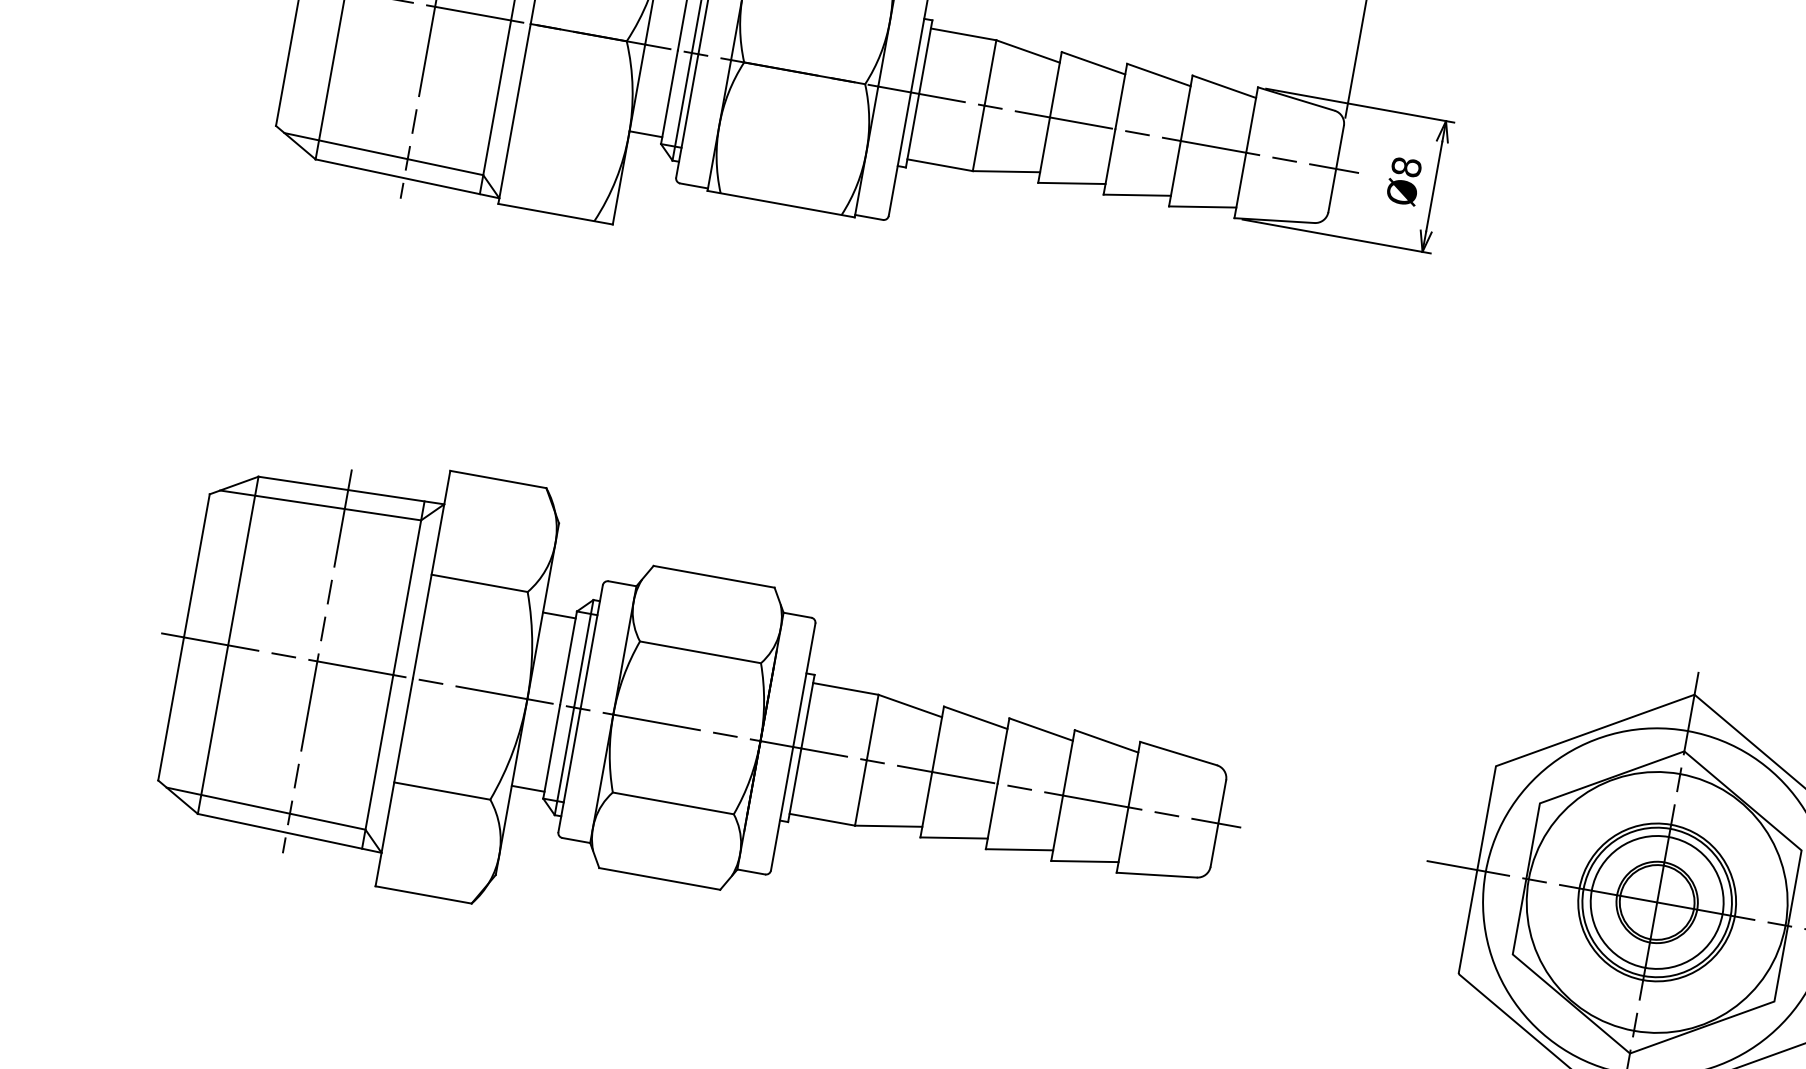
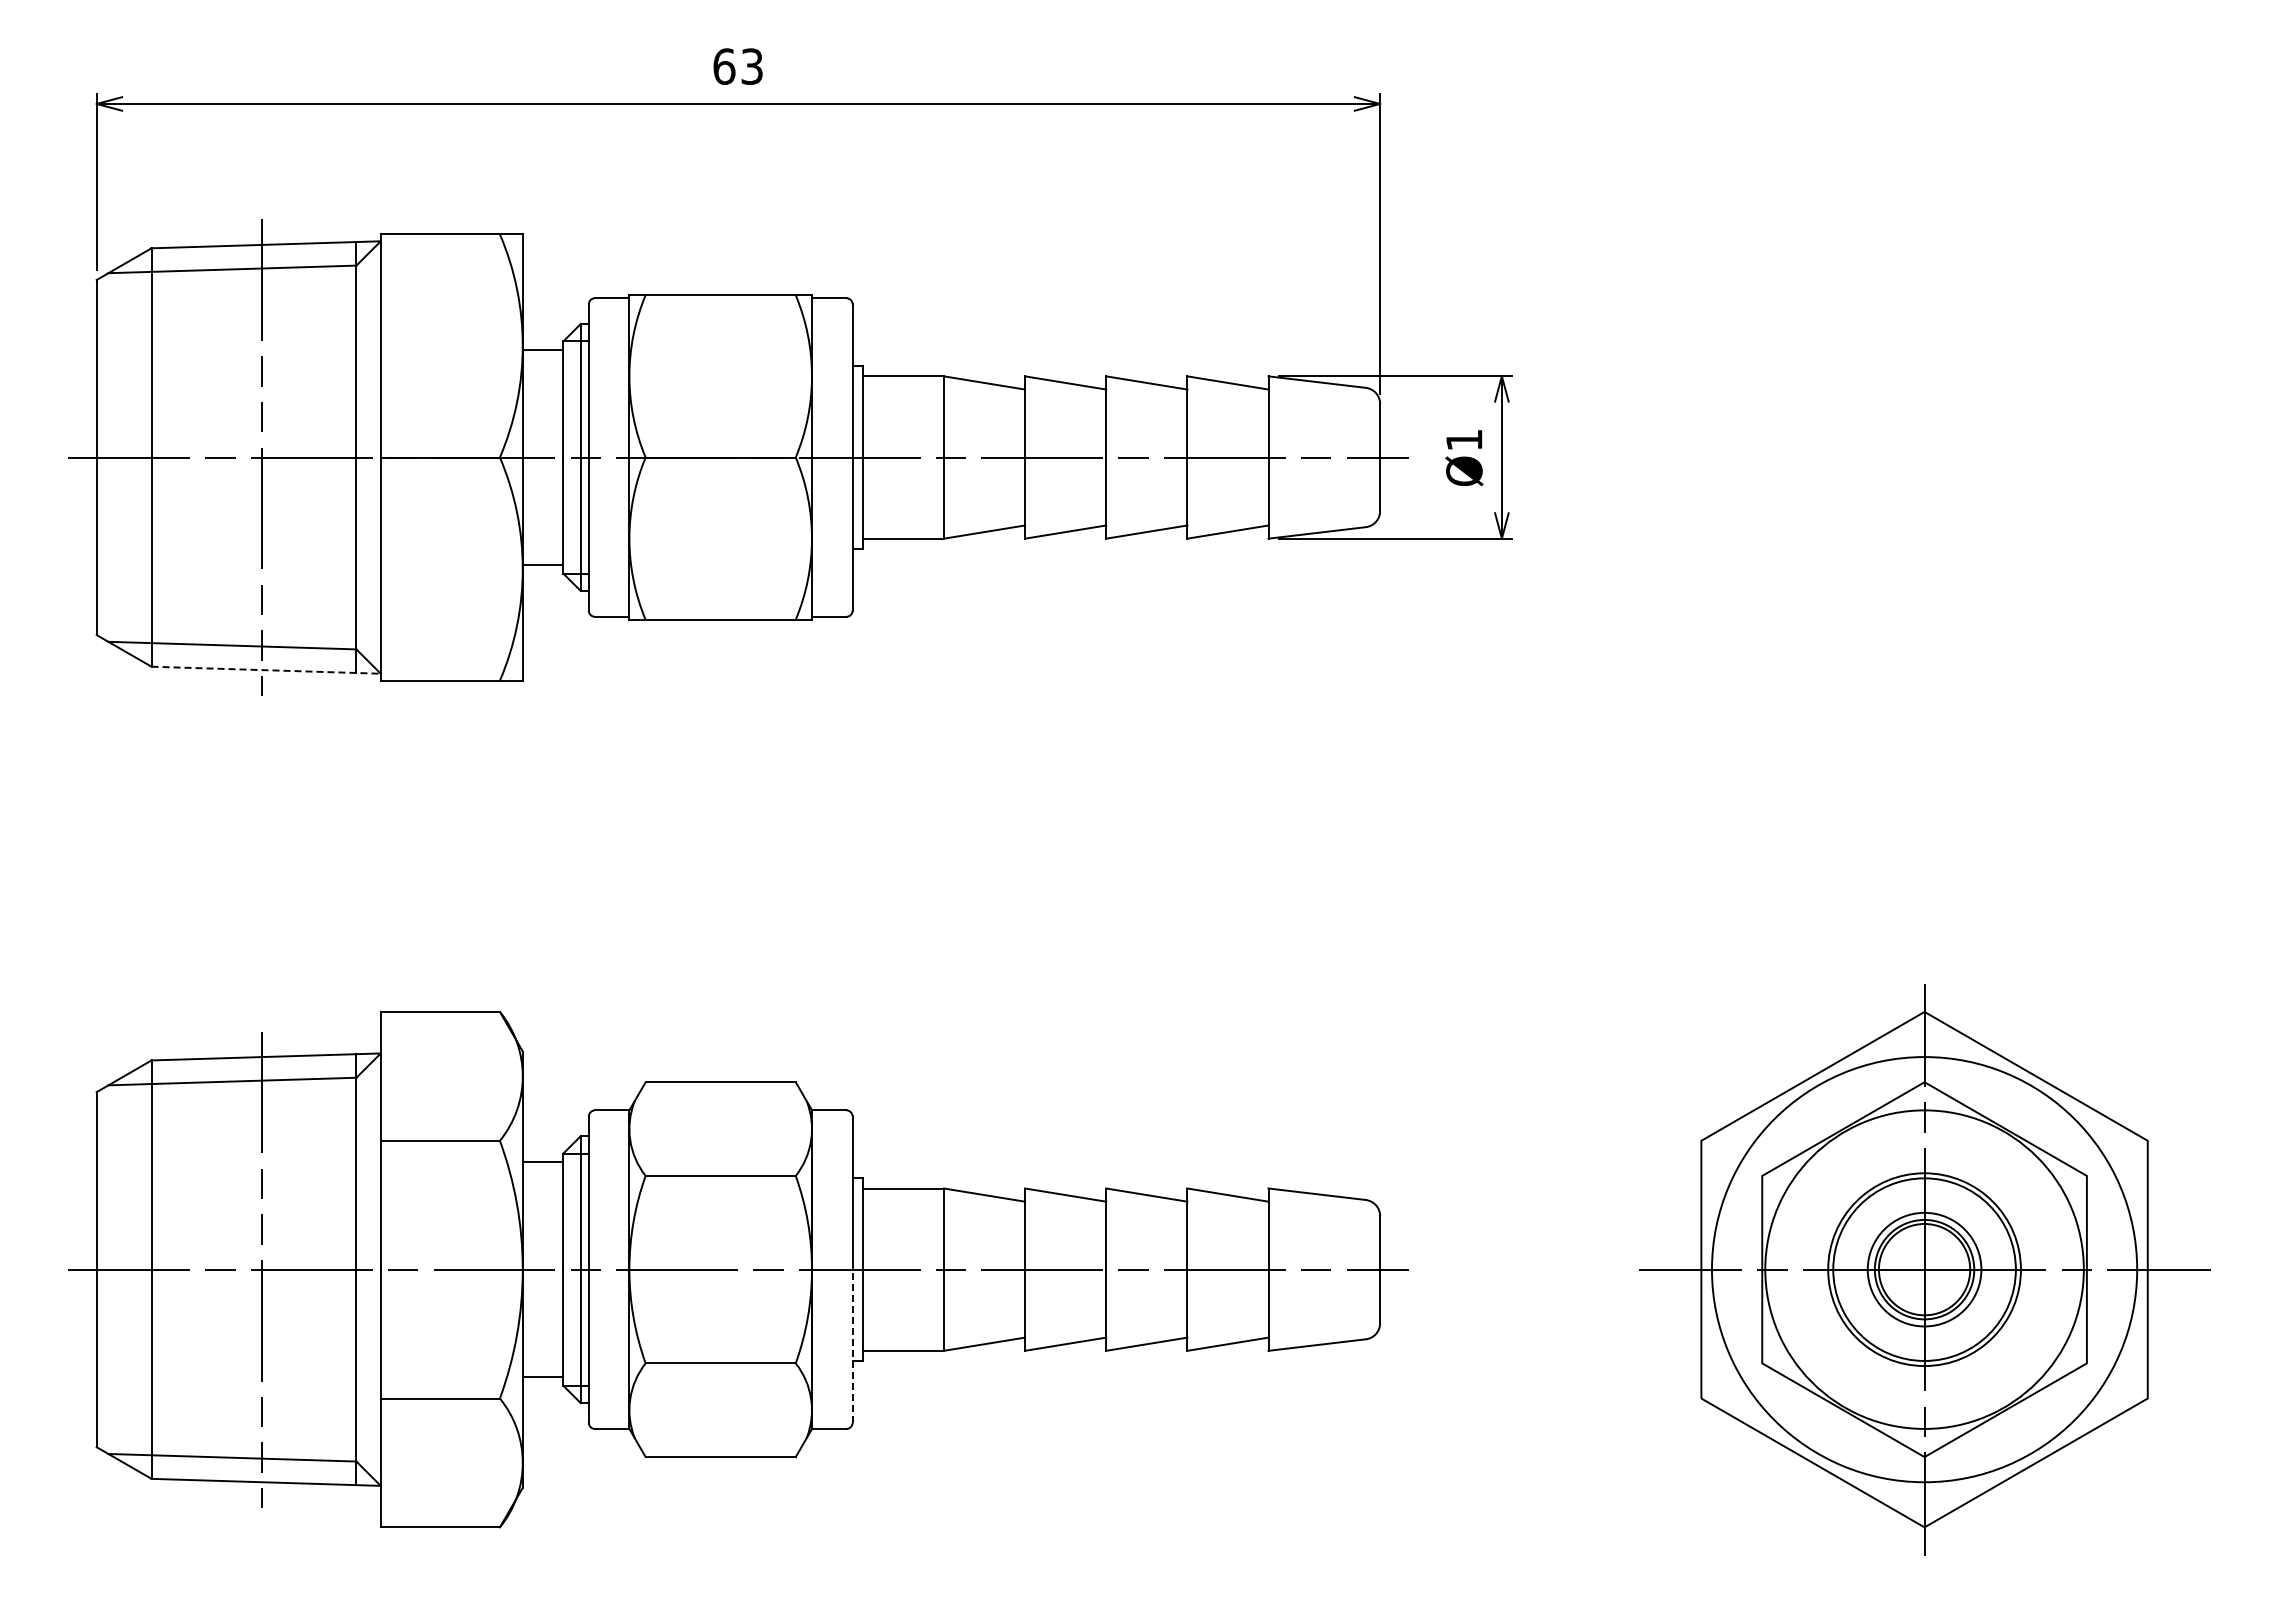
text: (1406, 167) -> (1464, 440), Ø8 -> Ø1
line: (407, 179) -> (266, 670), solid -> dashed
line: (781, 808) -> (852, 1346), solid -> dashed
circle: (1657, 902) -> (1924, 1269), size x0.7

